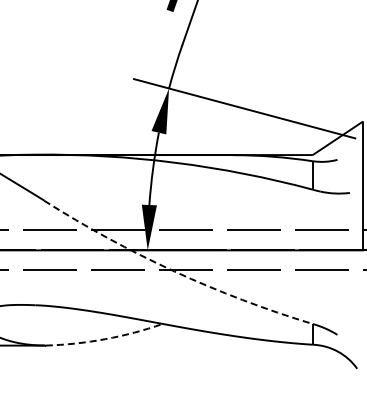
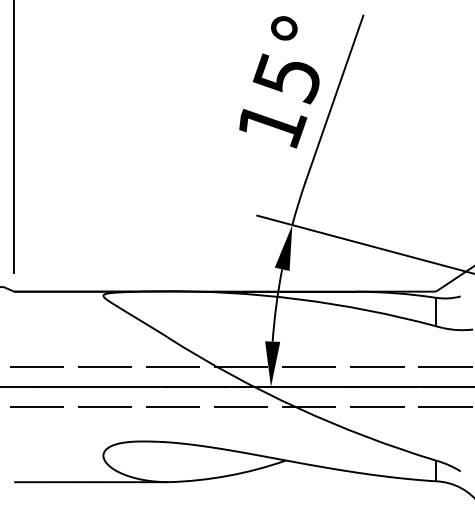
arc: (174, 270) -> (297, 407), dashed -> solid
arc: (105, 338) -> (228, 475), dashed -> solid

